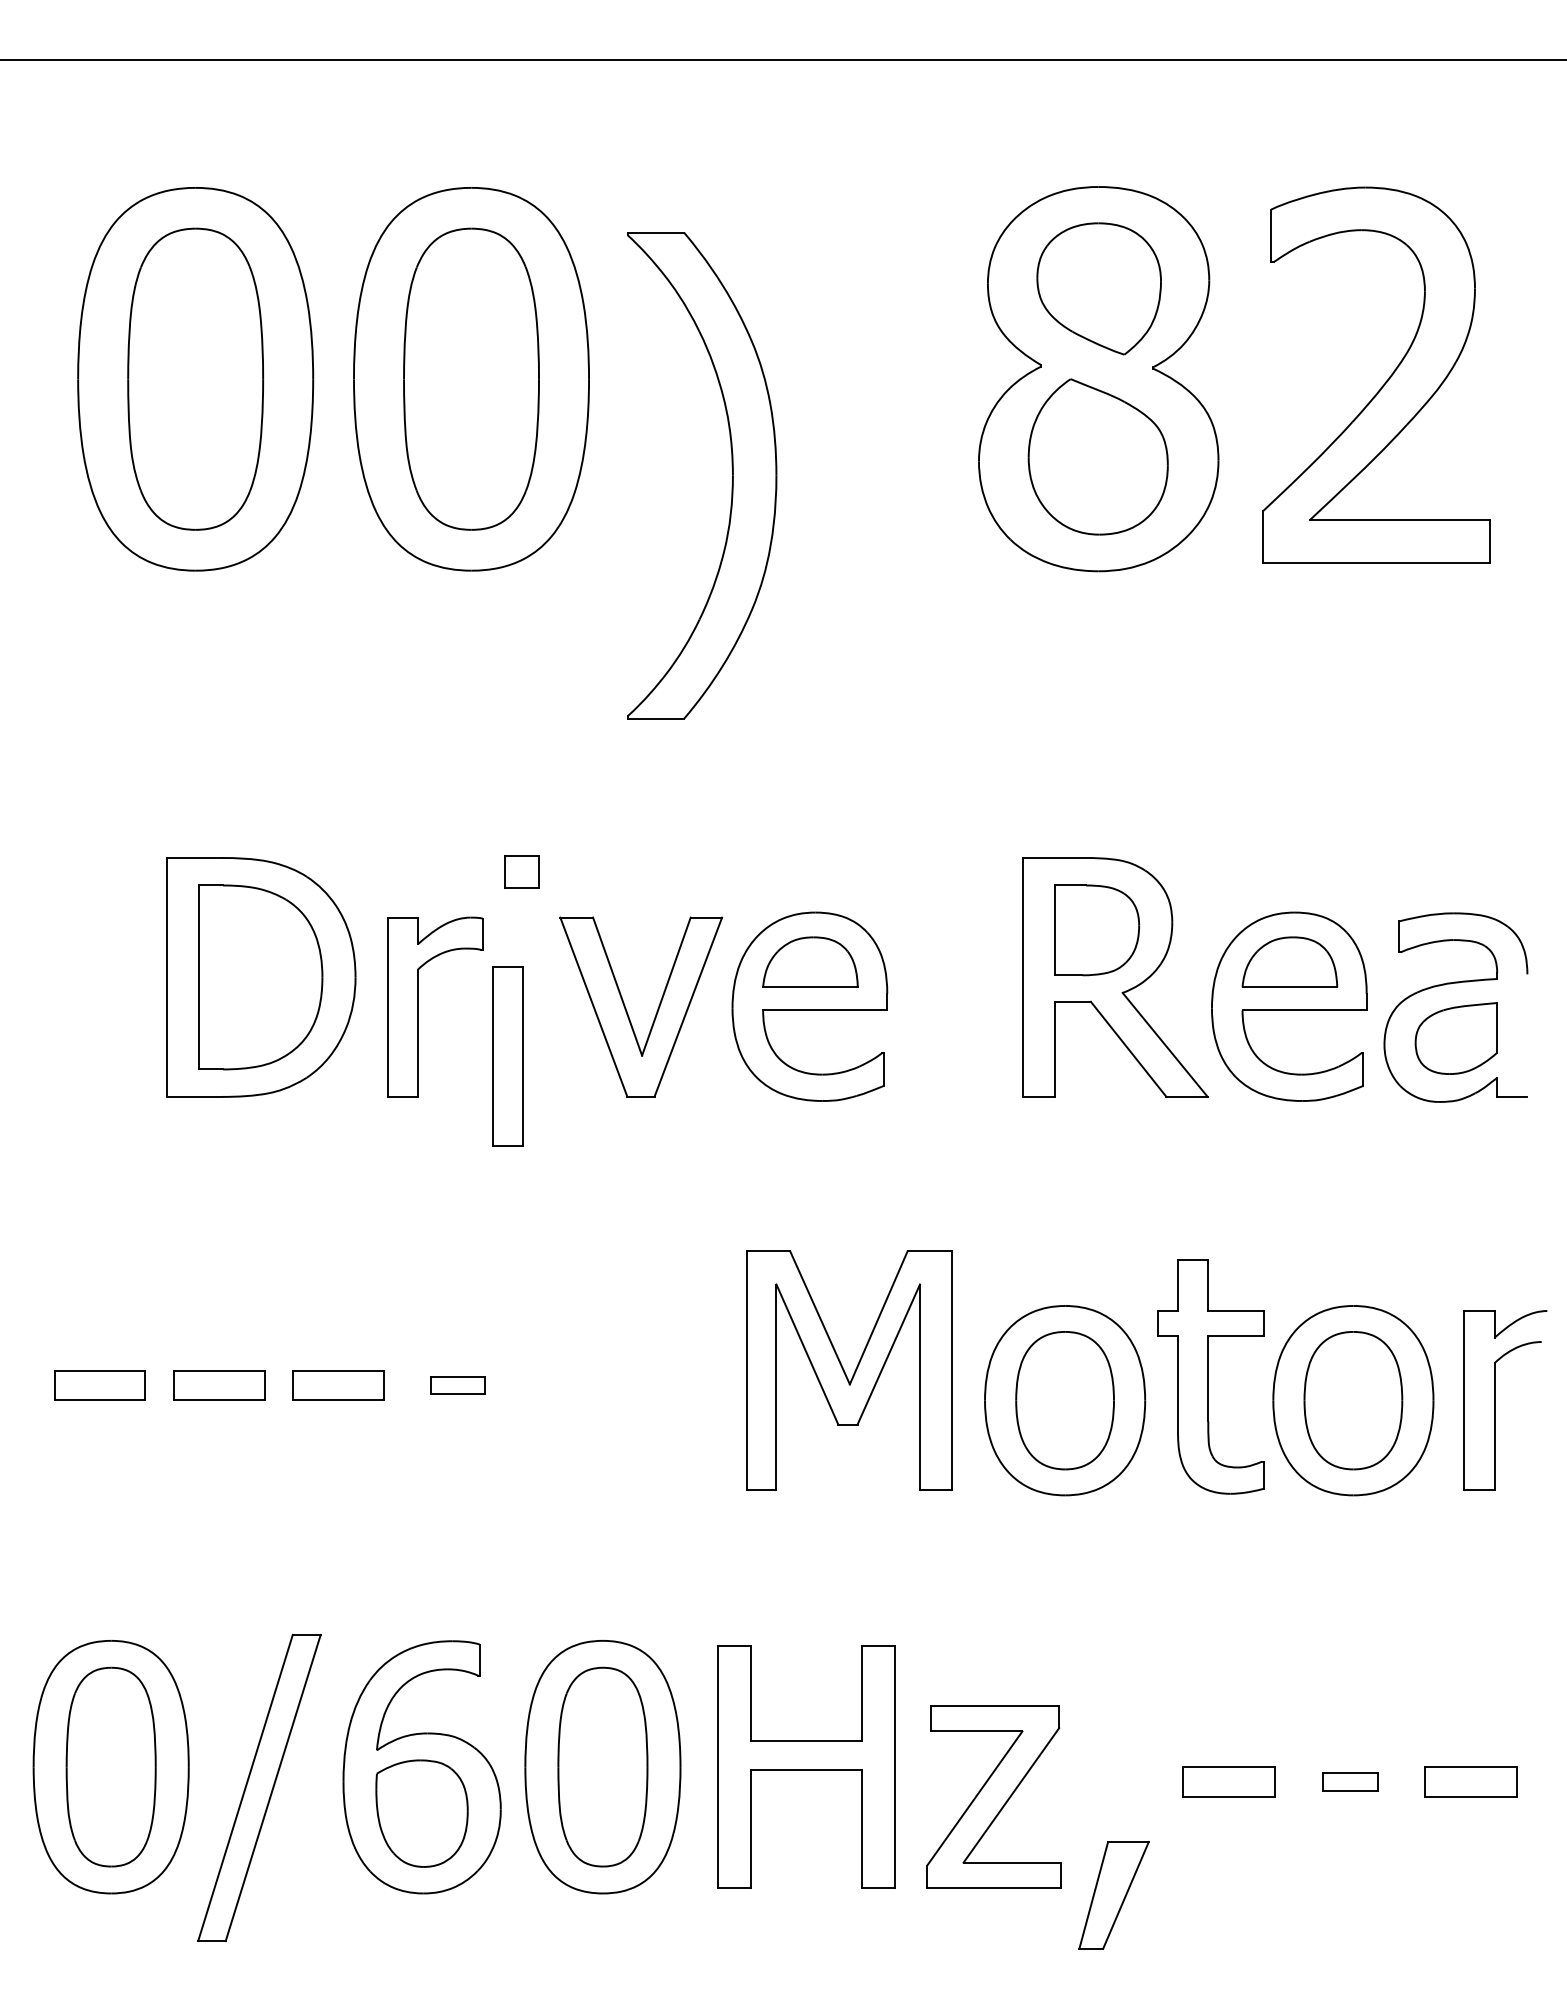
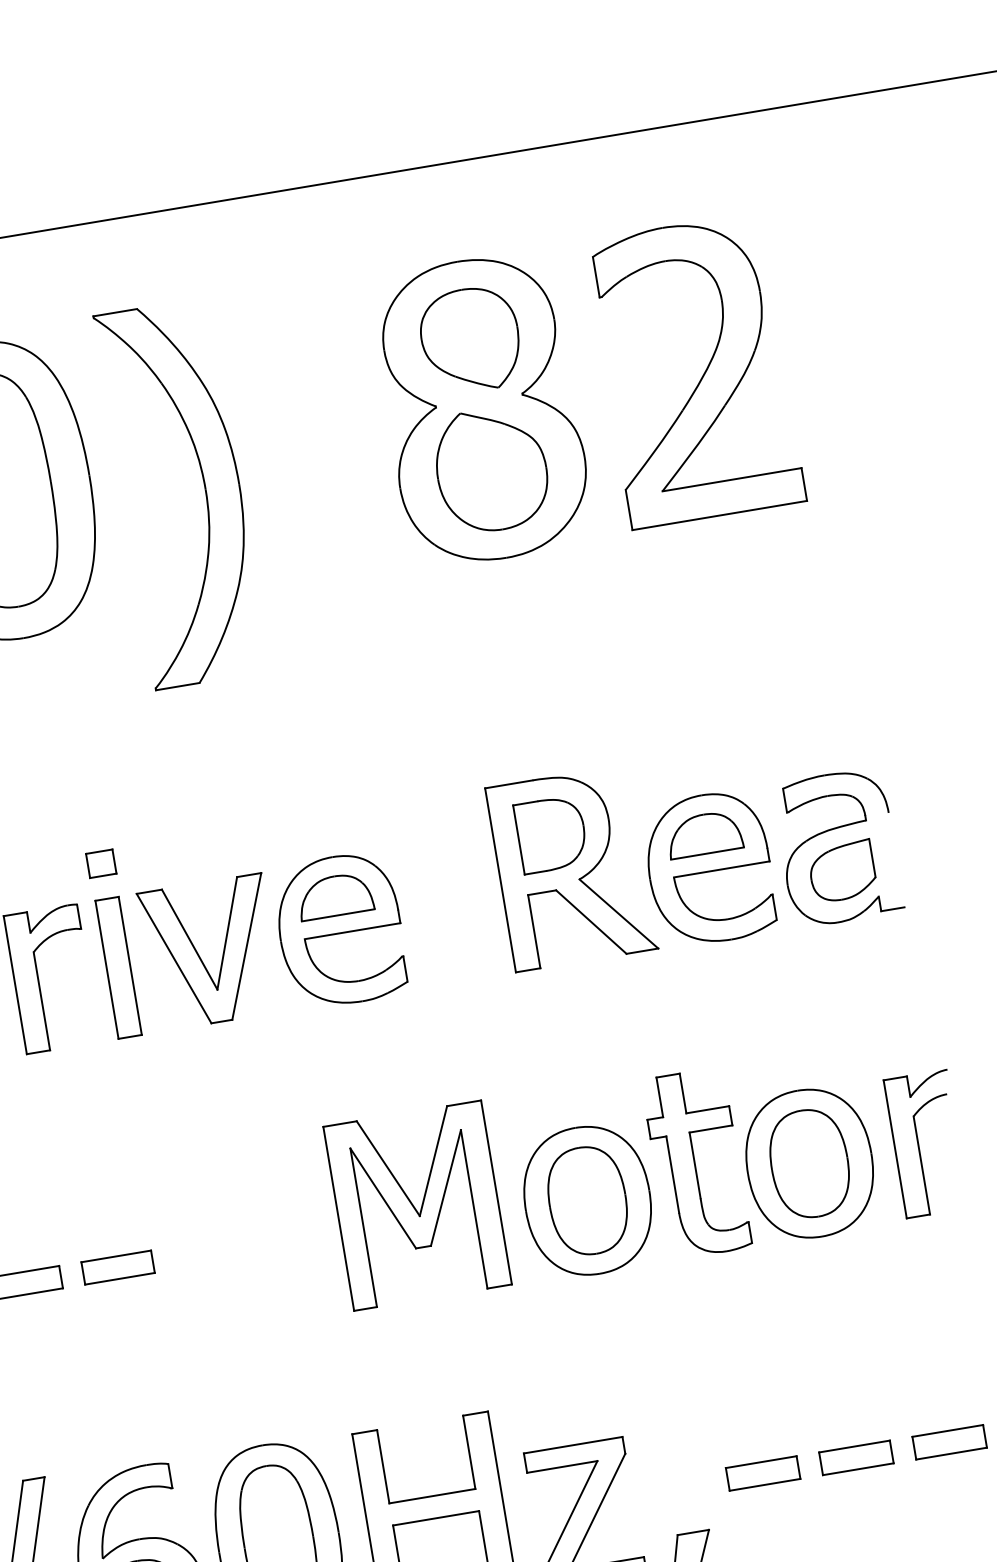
part: (732, 475) -> (205, 489), moved
part: (507, 1056) -> (118, 968), moved
part: (457, 1385) -> (117, 1267), size x1.67
part: (1349, 1781) -> (855, 1457), size x1.67

